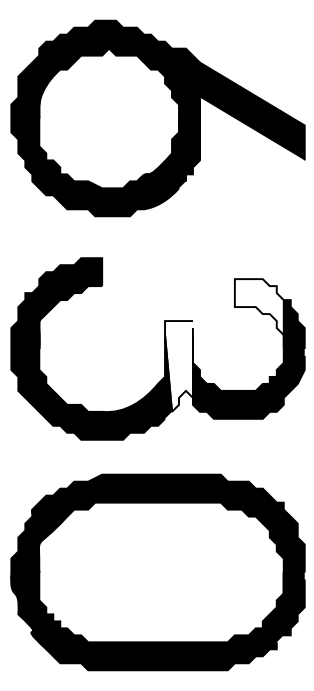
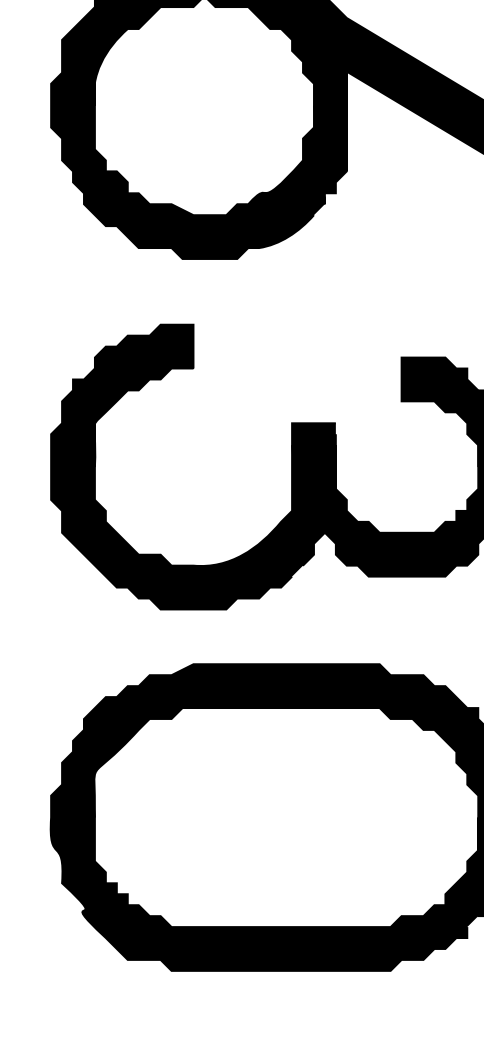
fill: (258, 313) -> (438, 411), added
fill: (178, 366) -> (313, 494), added

